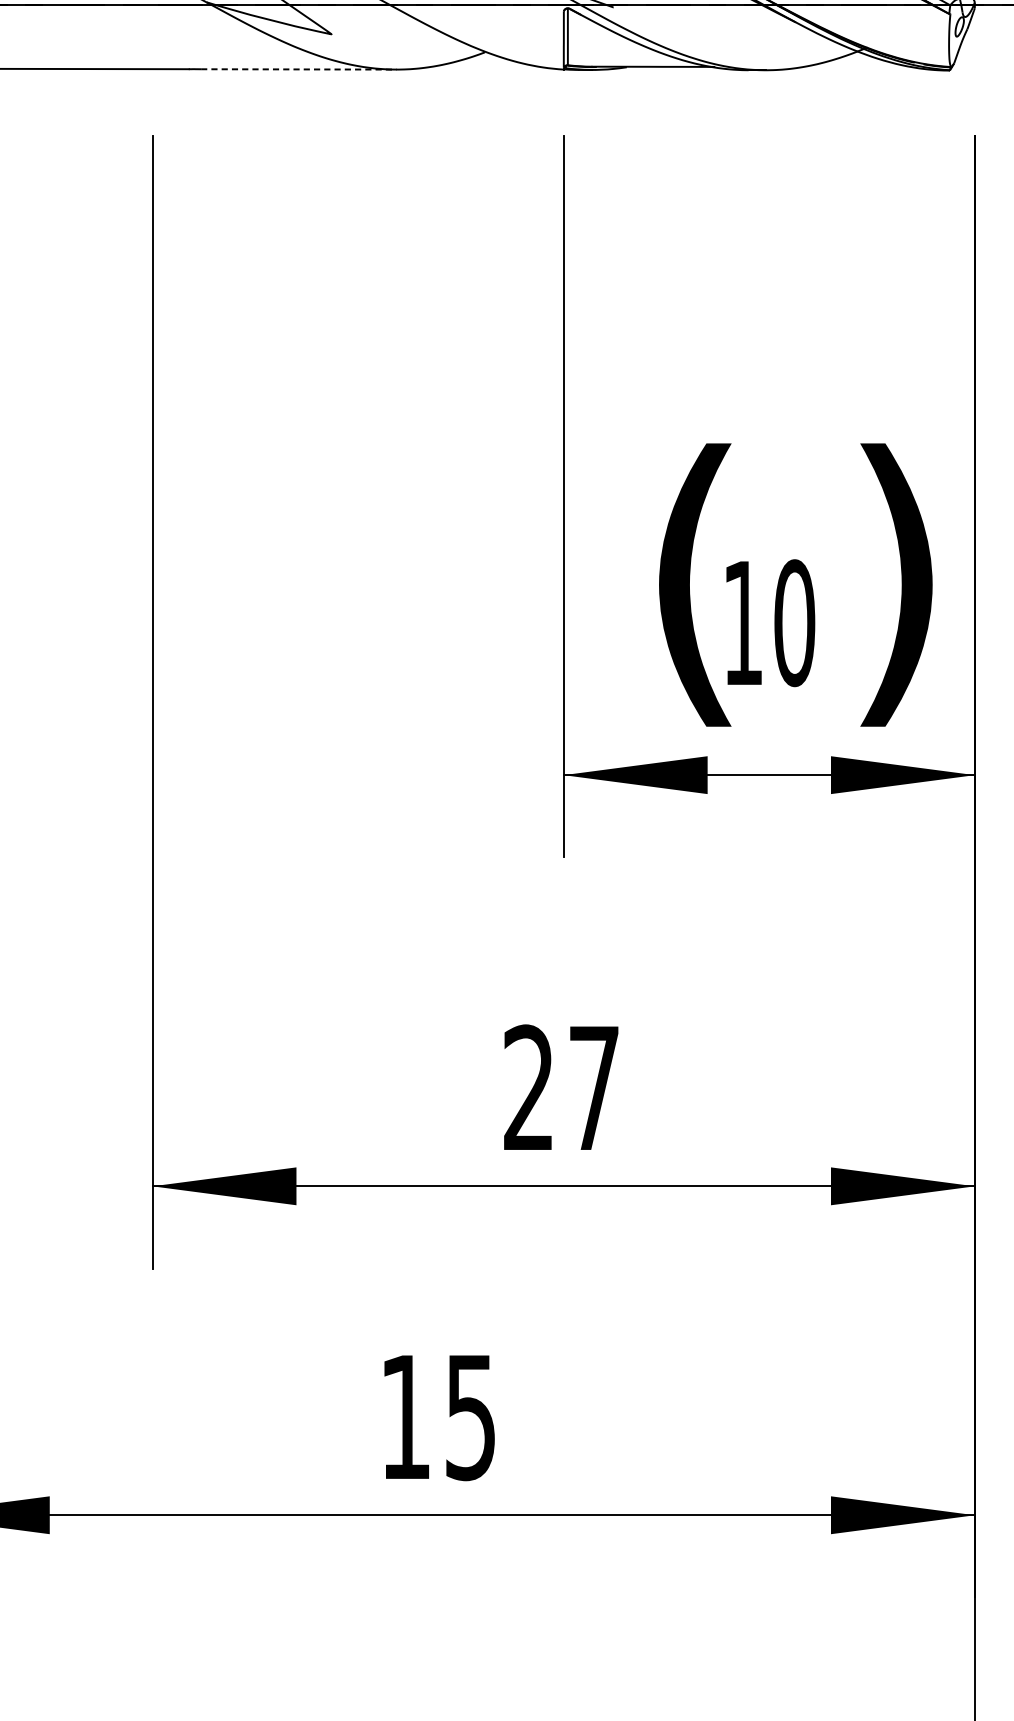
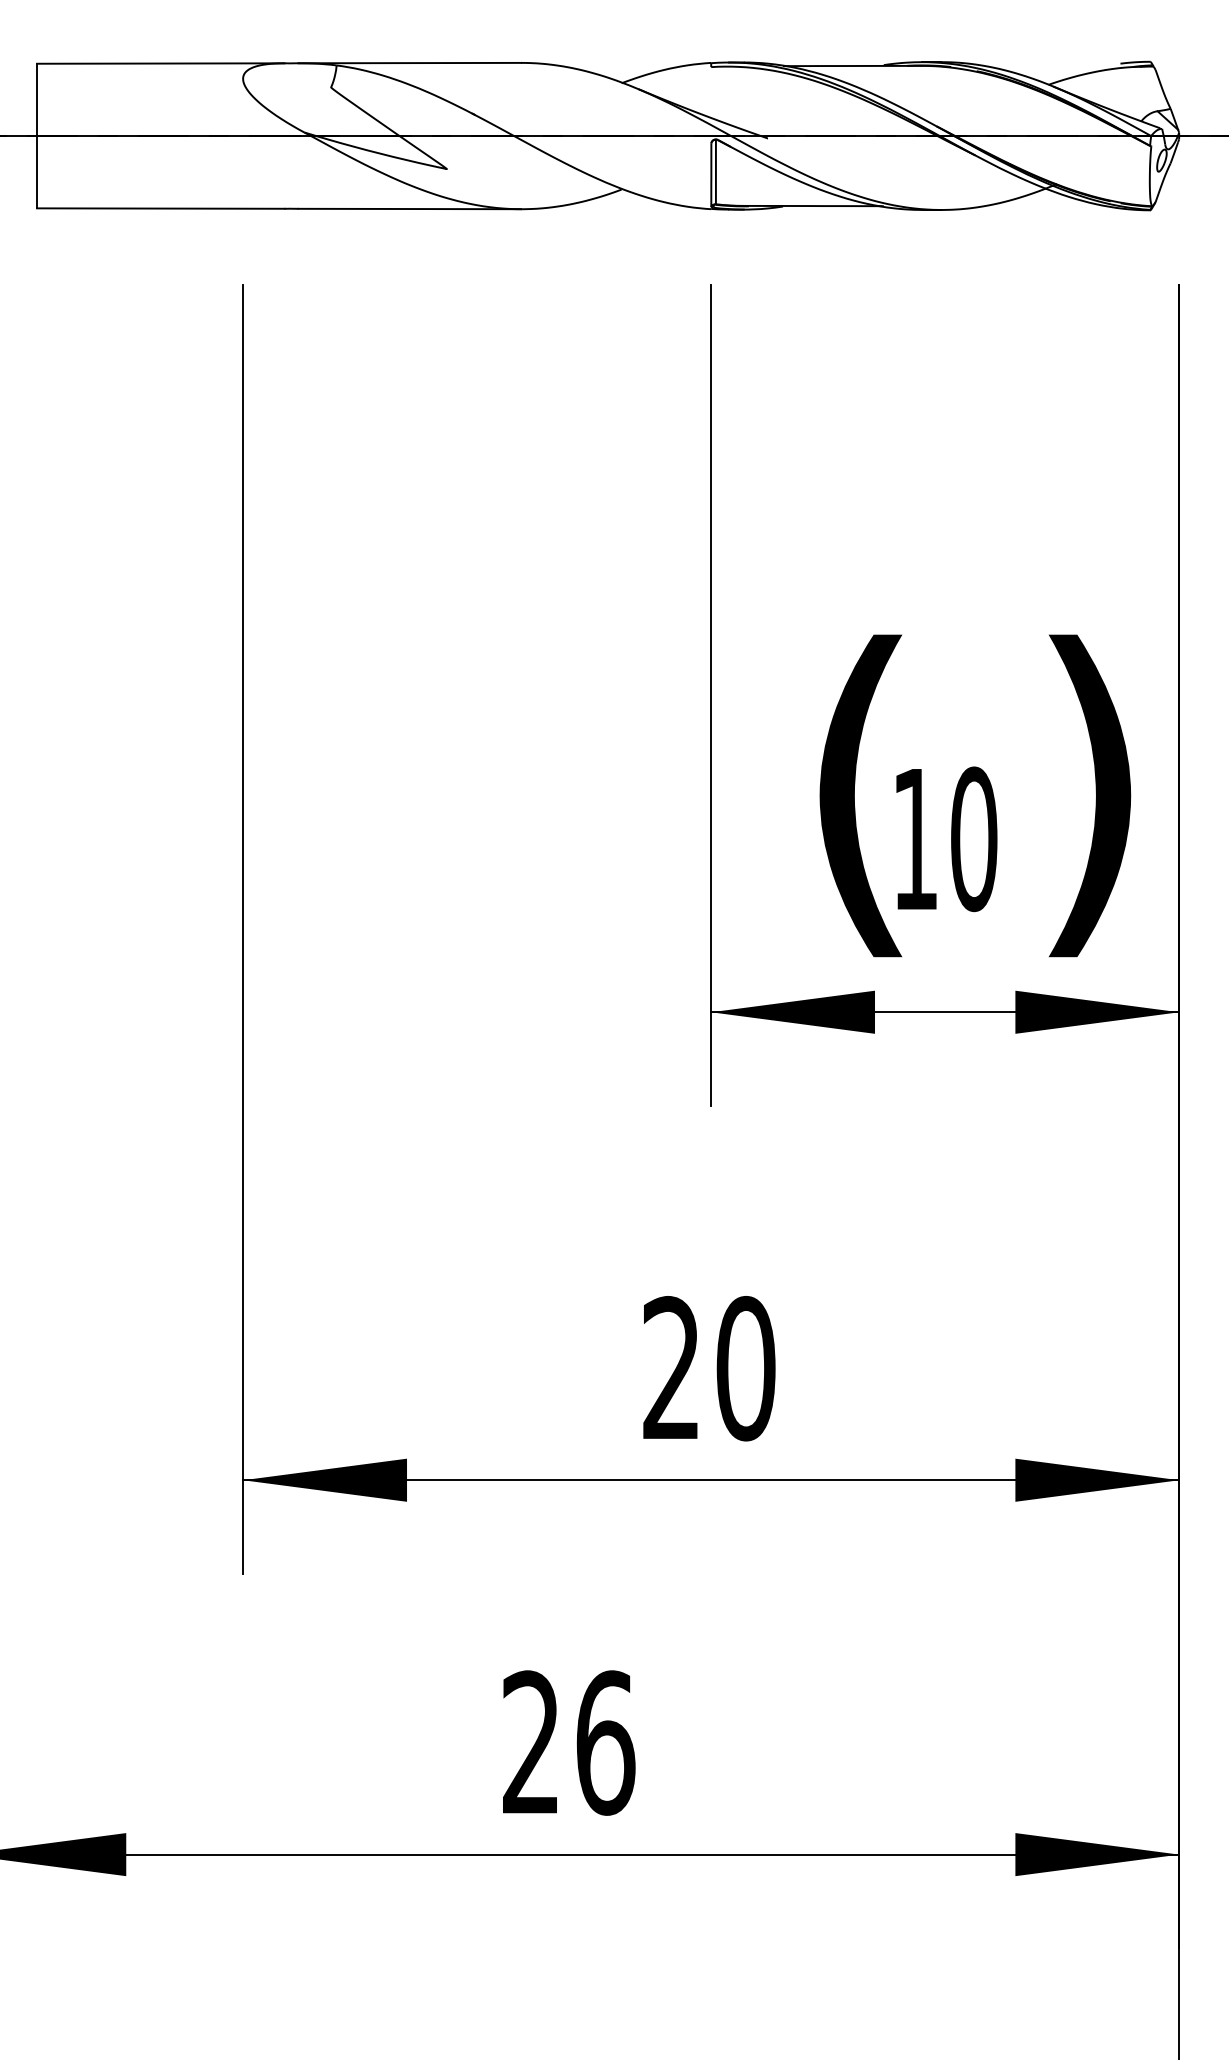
line: (299, 69) -> (410, 209), dashed -> solid
text: (593, 1088) -> (745, 1368), 27 -> 20
text: (439, 1416) -> (569, 1742), 15 -> 26

